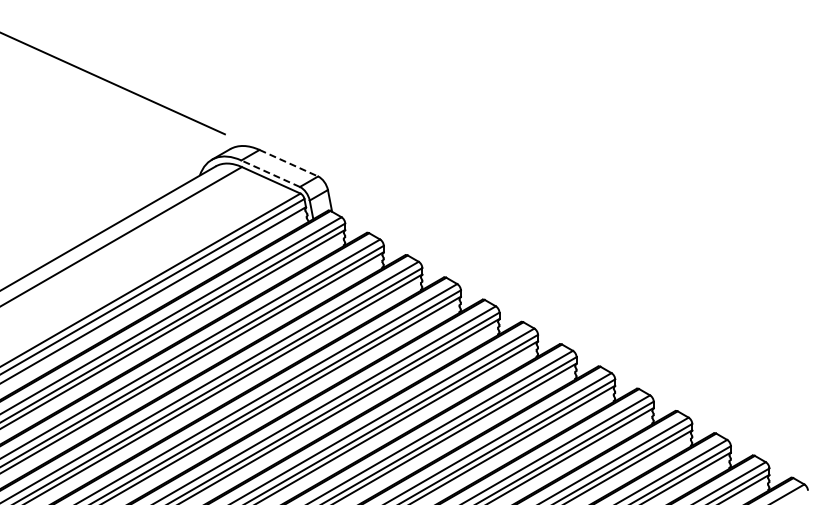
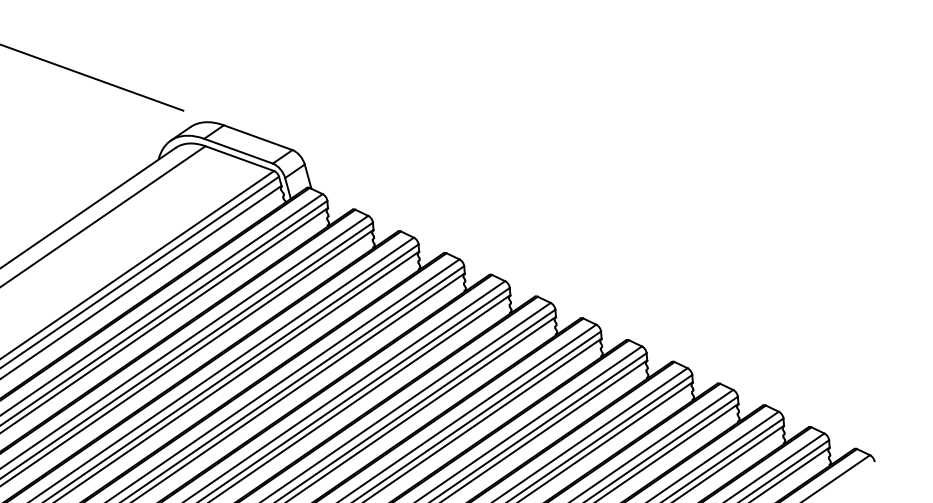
line: (289, 163) -> (258, 137), dashed -> solid
line: (270, 173) -> (238, 150), dashed -> solid

